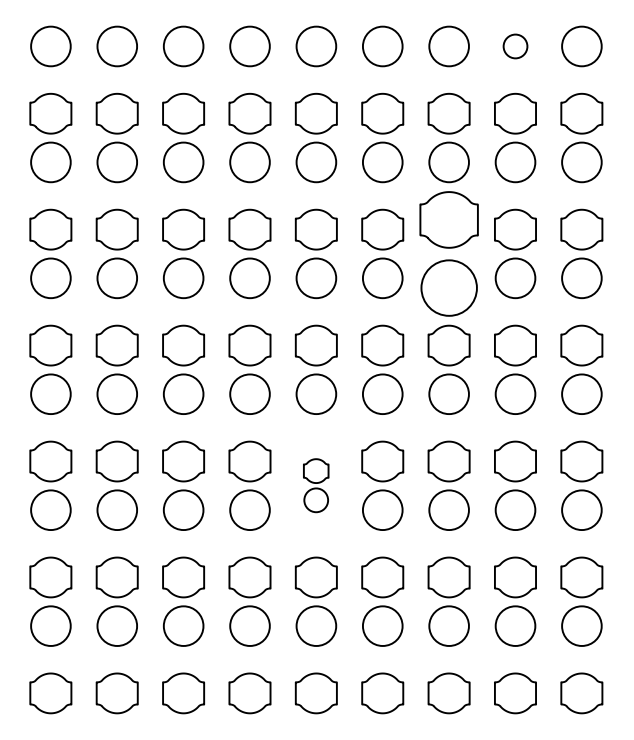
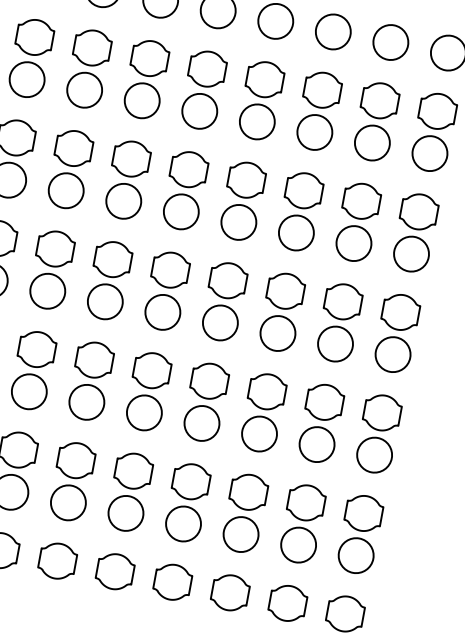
circle: (515, 46) -> (390, 42), size x1.67
part: (448, 253) -> (299, 211), size x0.71
part: (315, 485) -> (147, 391), size x1.67

